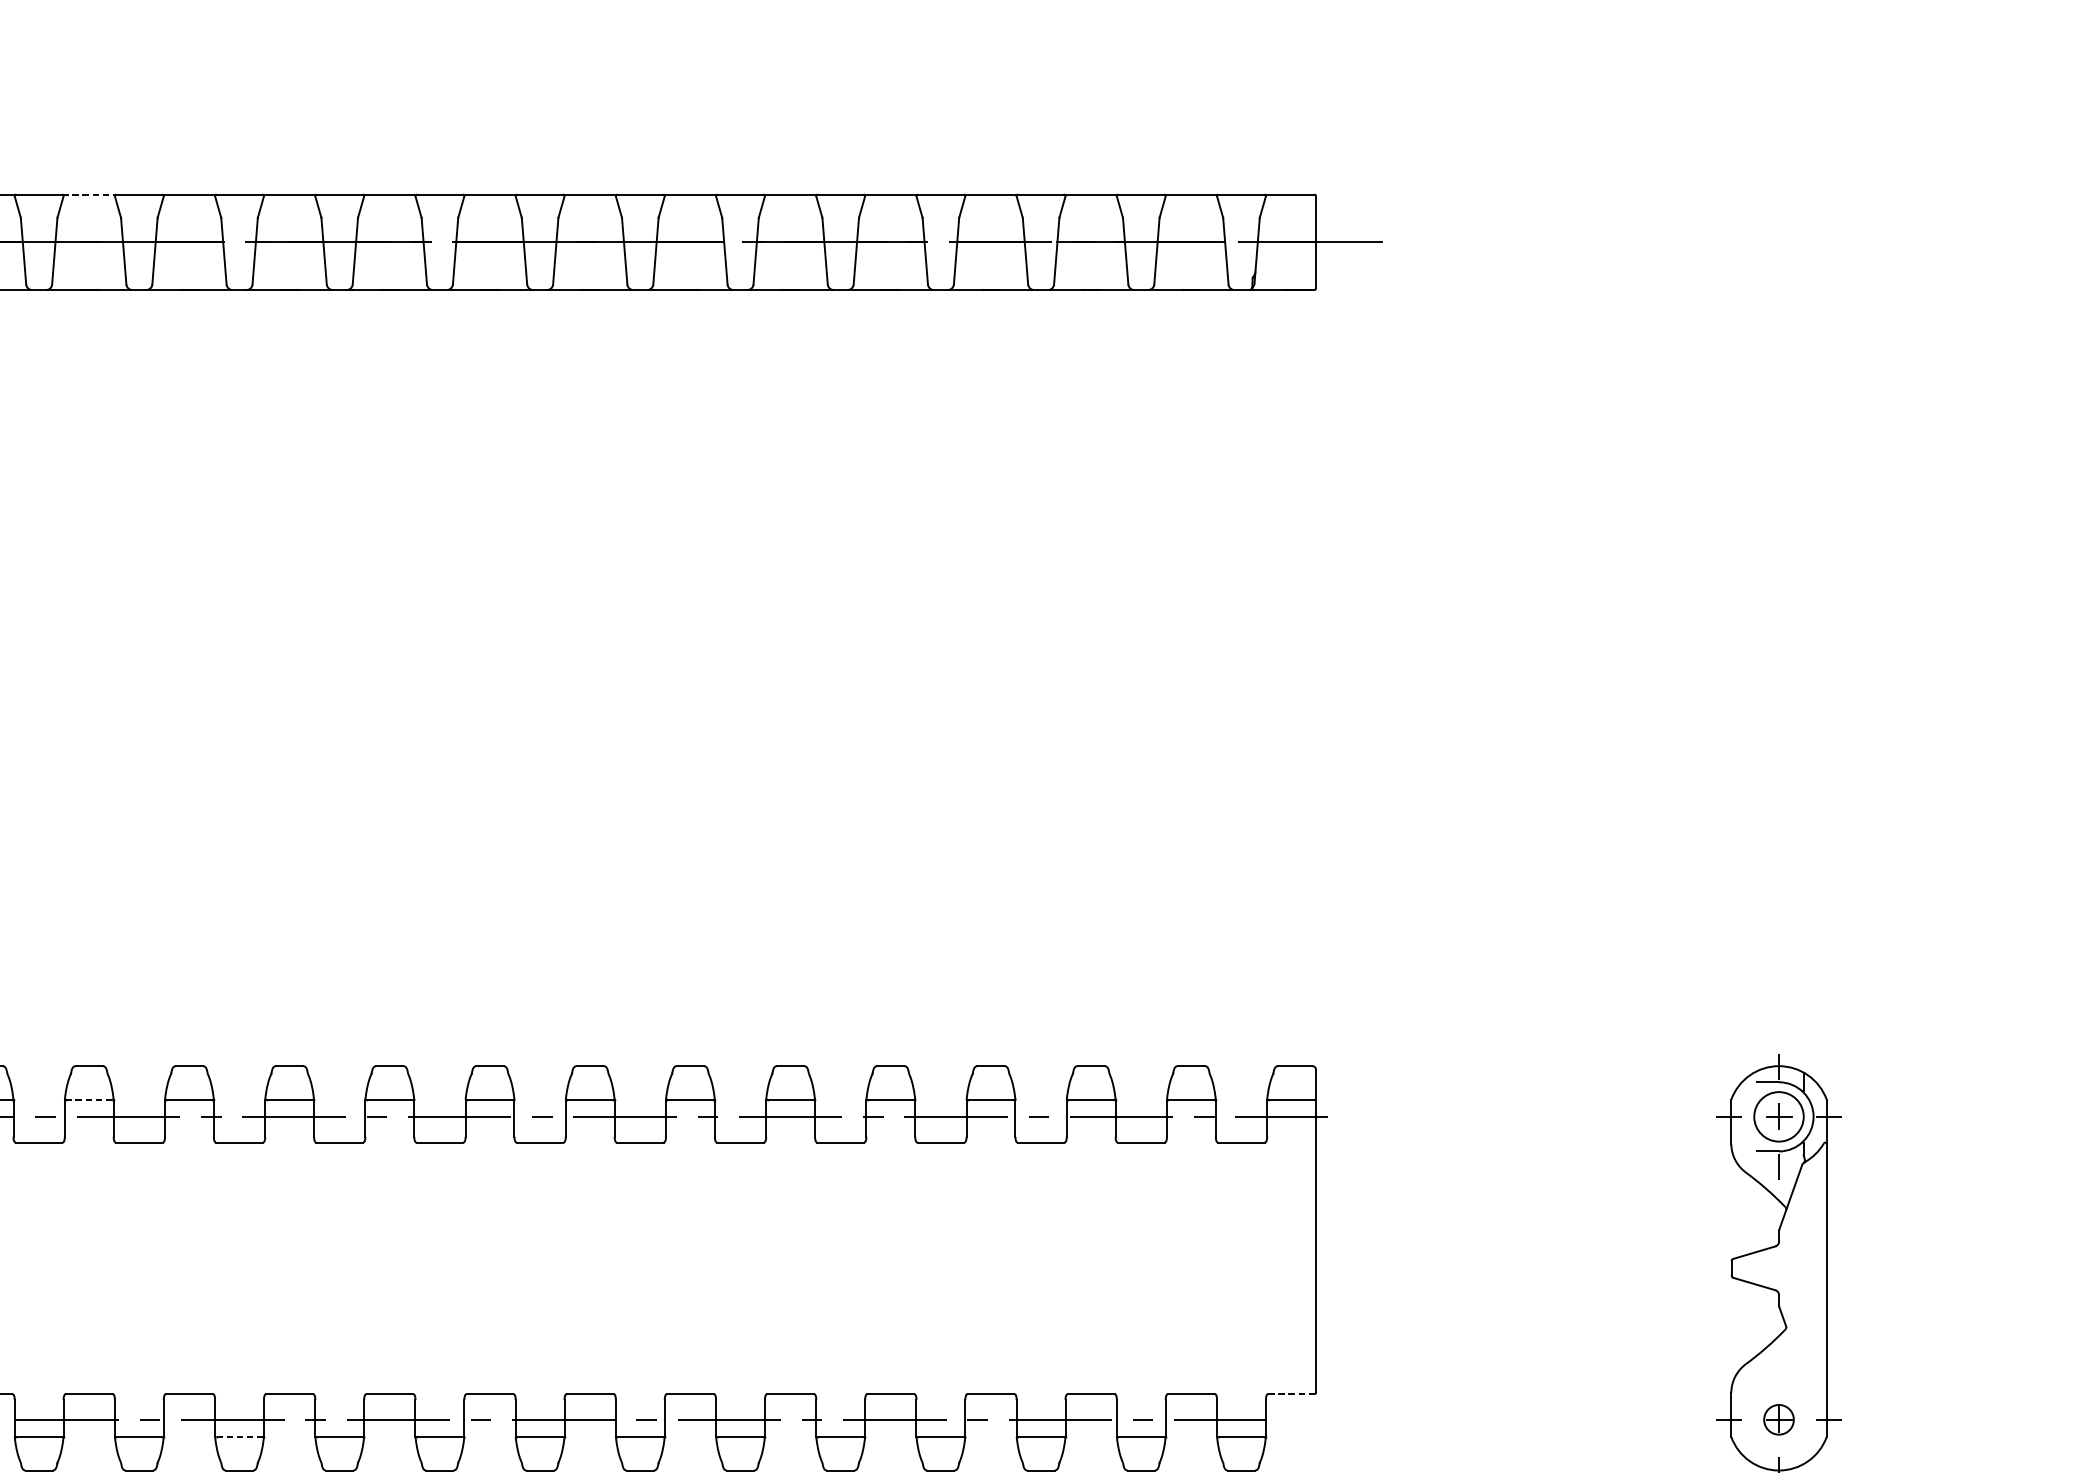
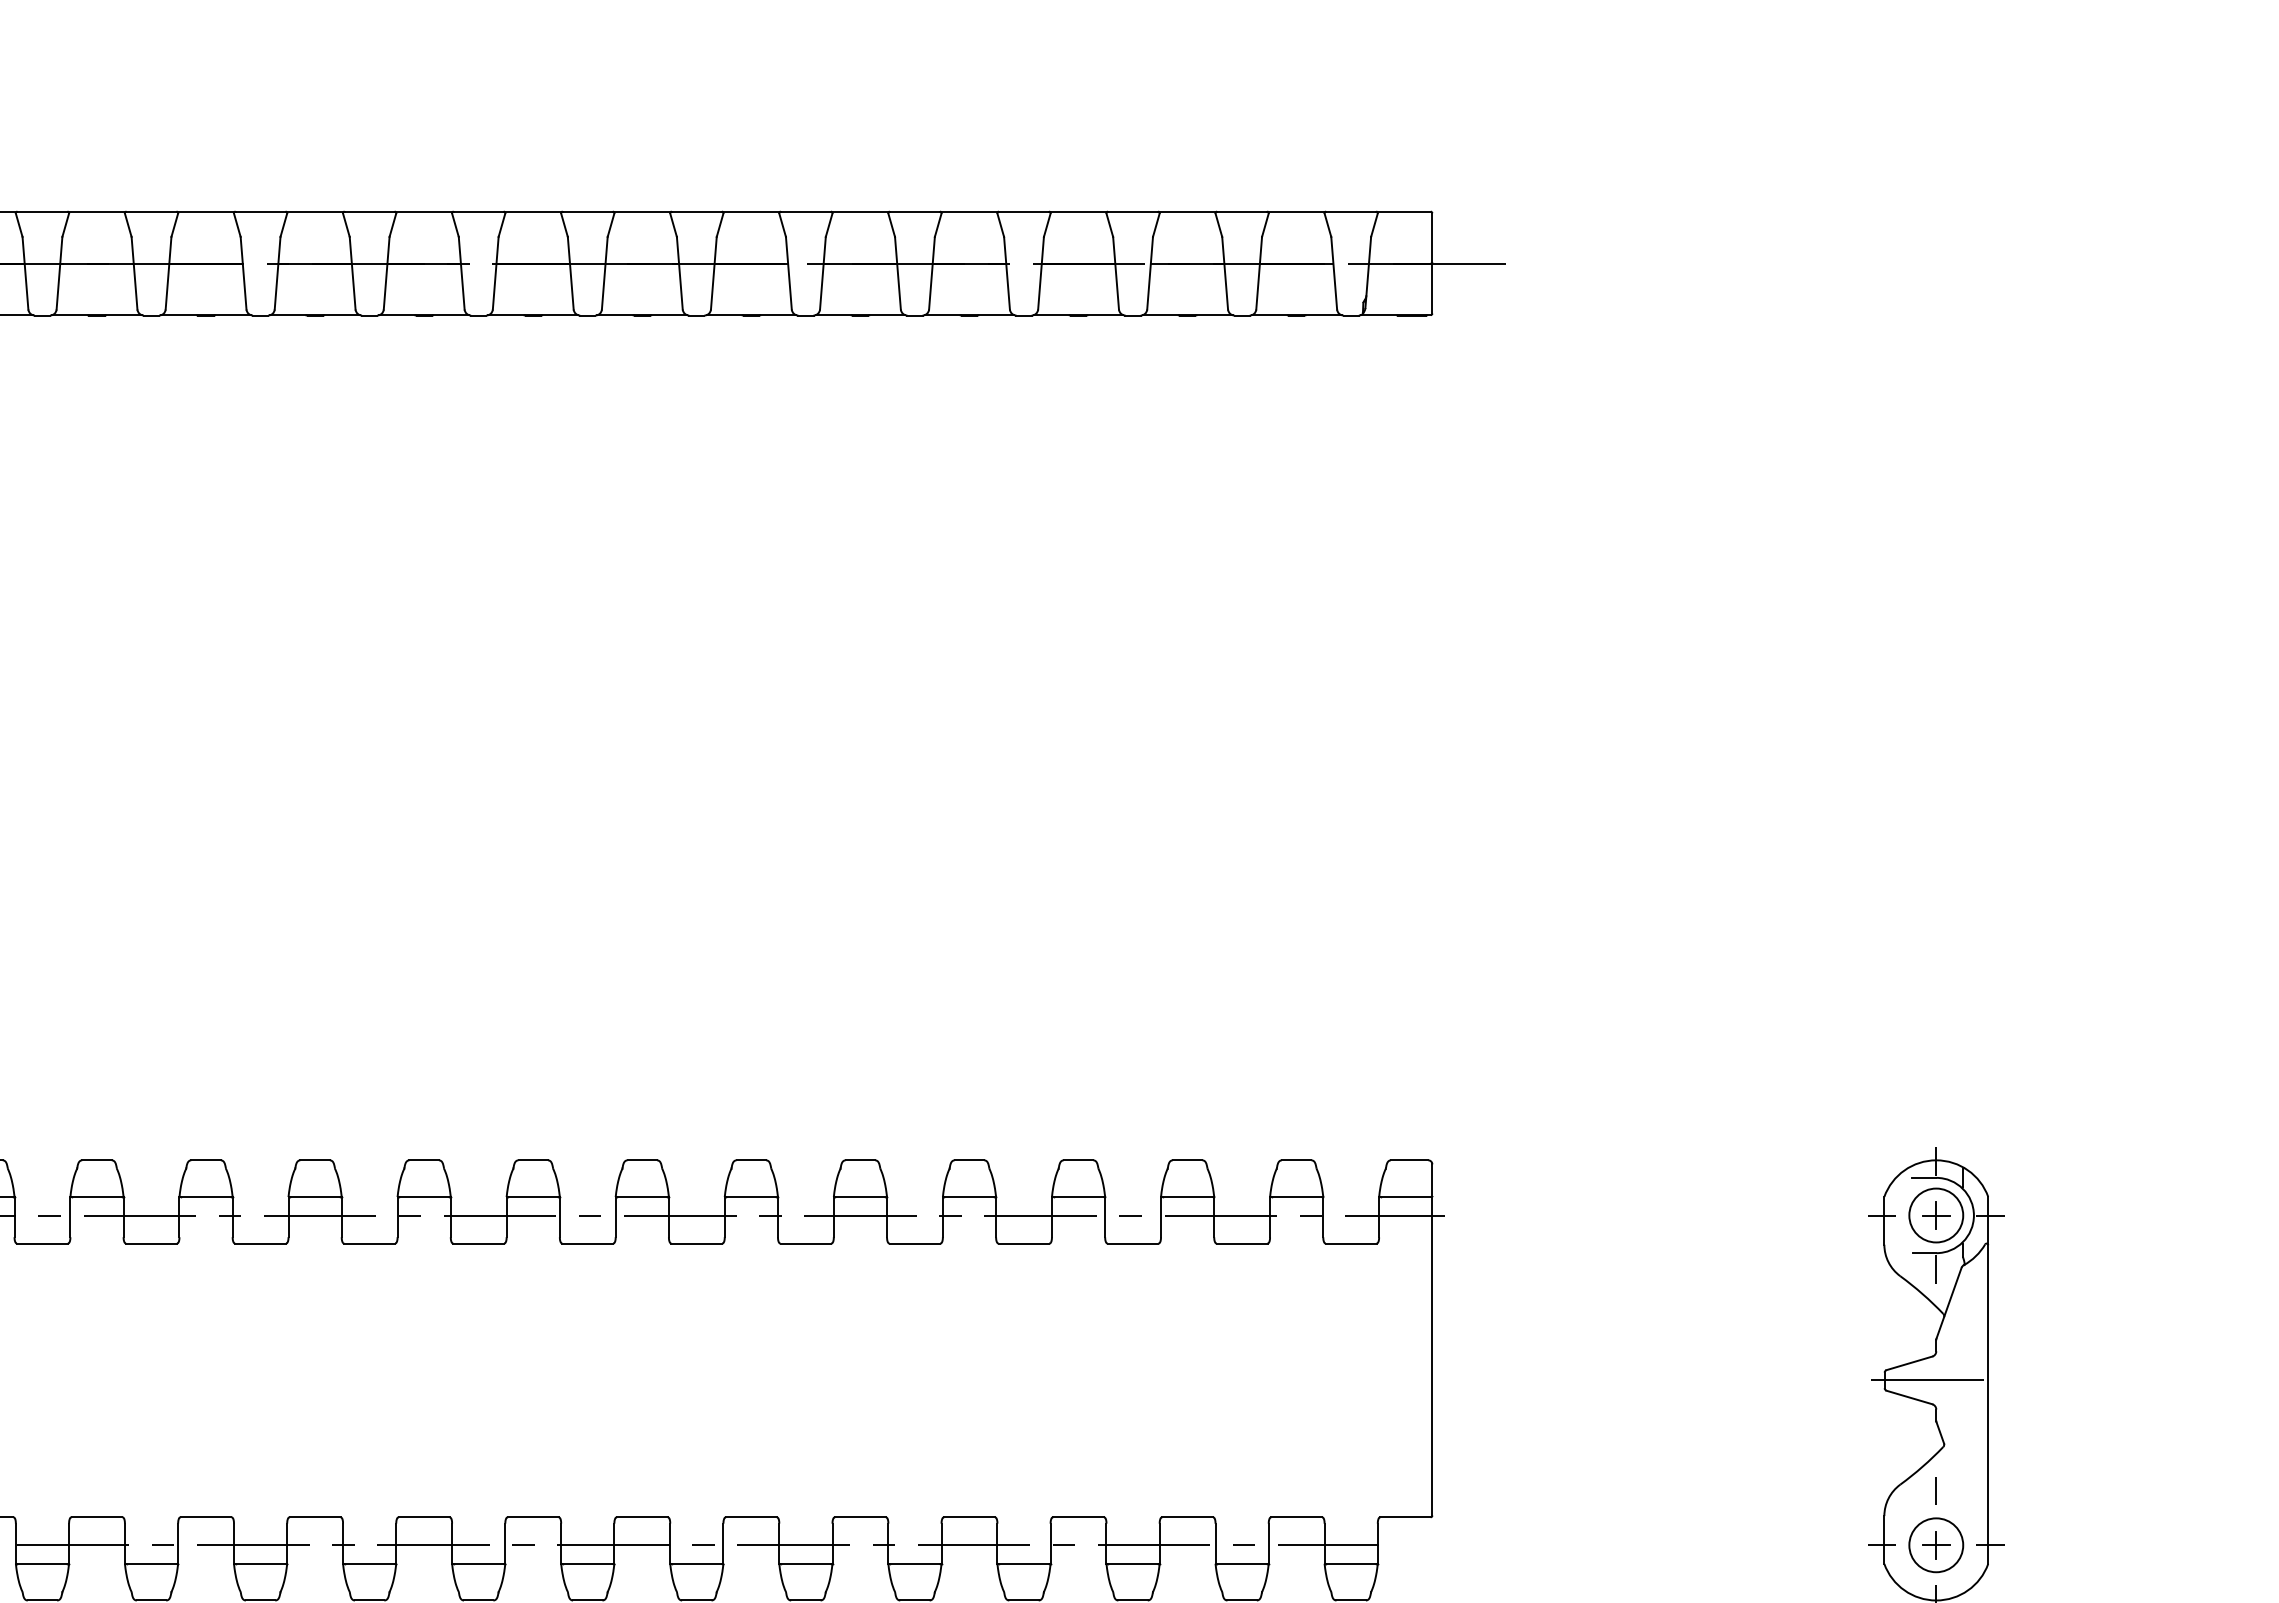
line: (89, 194) -> (97, 211), dashed -> solid
line: (89, 1099) -> (97, 1196), dashed -> solid
line: (1779, 1268) -> (1936, 1380), added
line: (1778, 1369) -> (1935, 1490), added
line: (1292, 1394) -> (1406, 1517), dashed -> solid
circle: (1779, 1420) -> (1936, 1545), size x1.67
line: (239, 1436) -> (260, 1563), dashed -> solid

